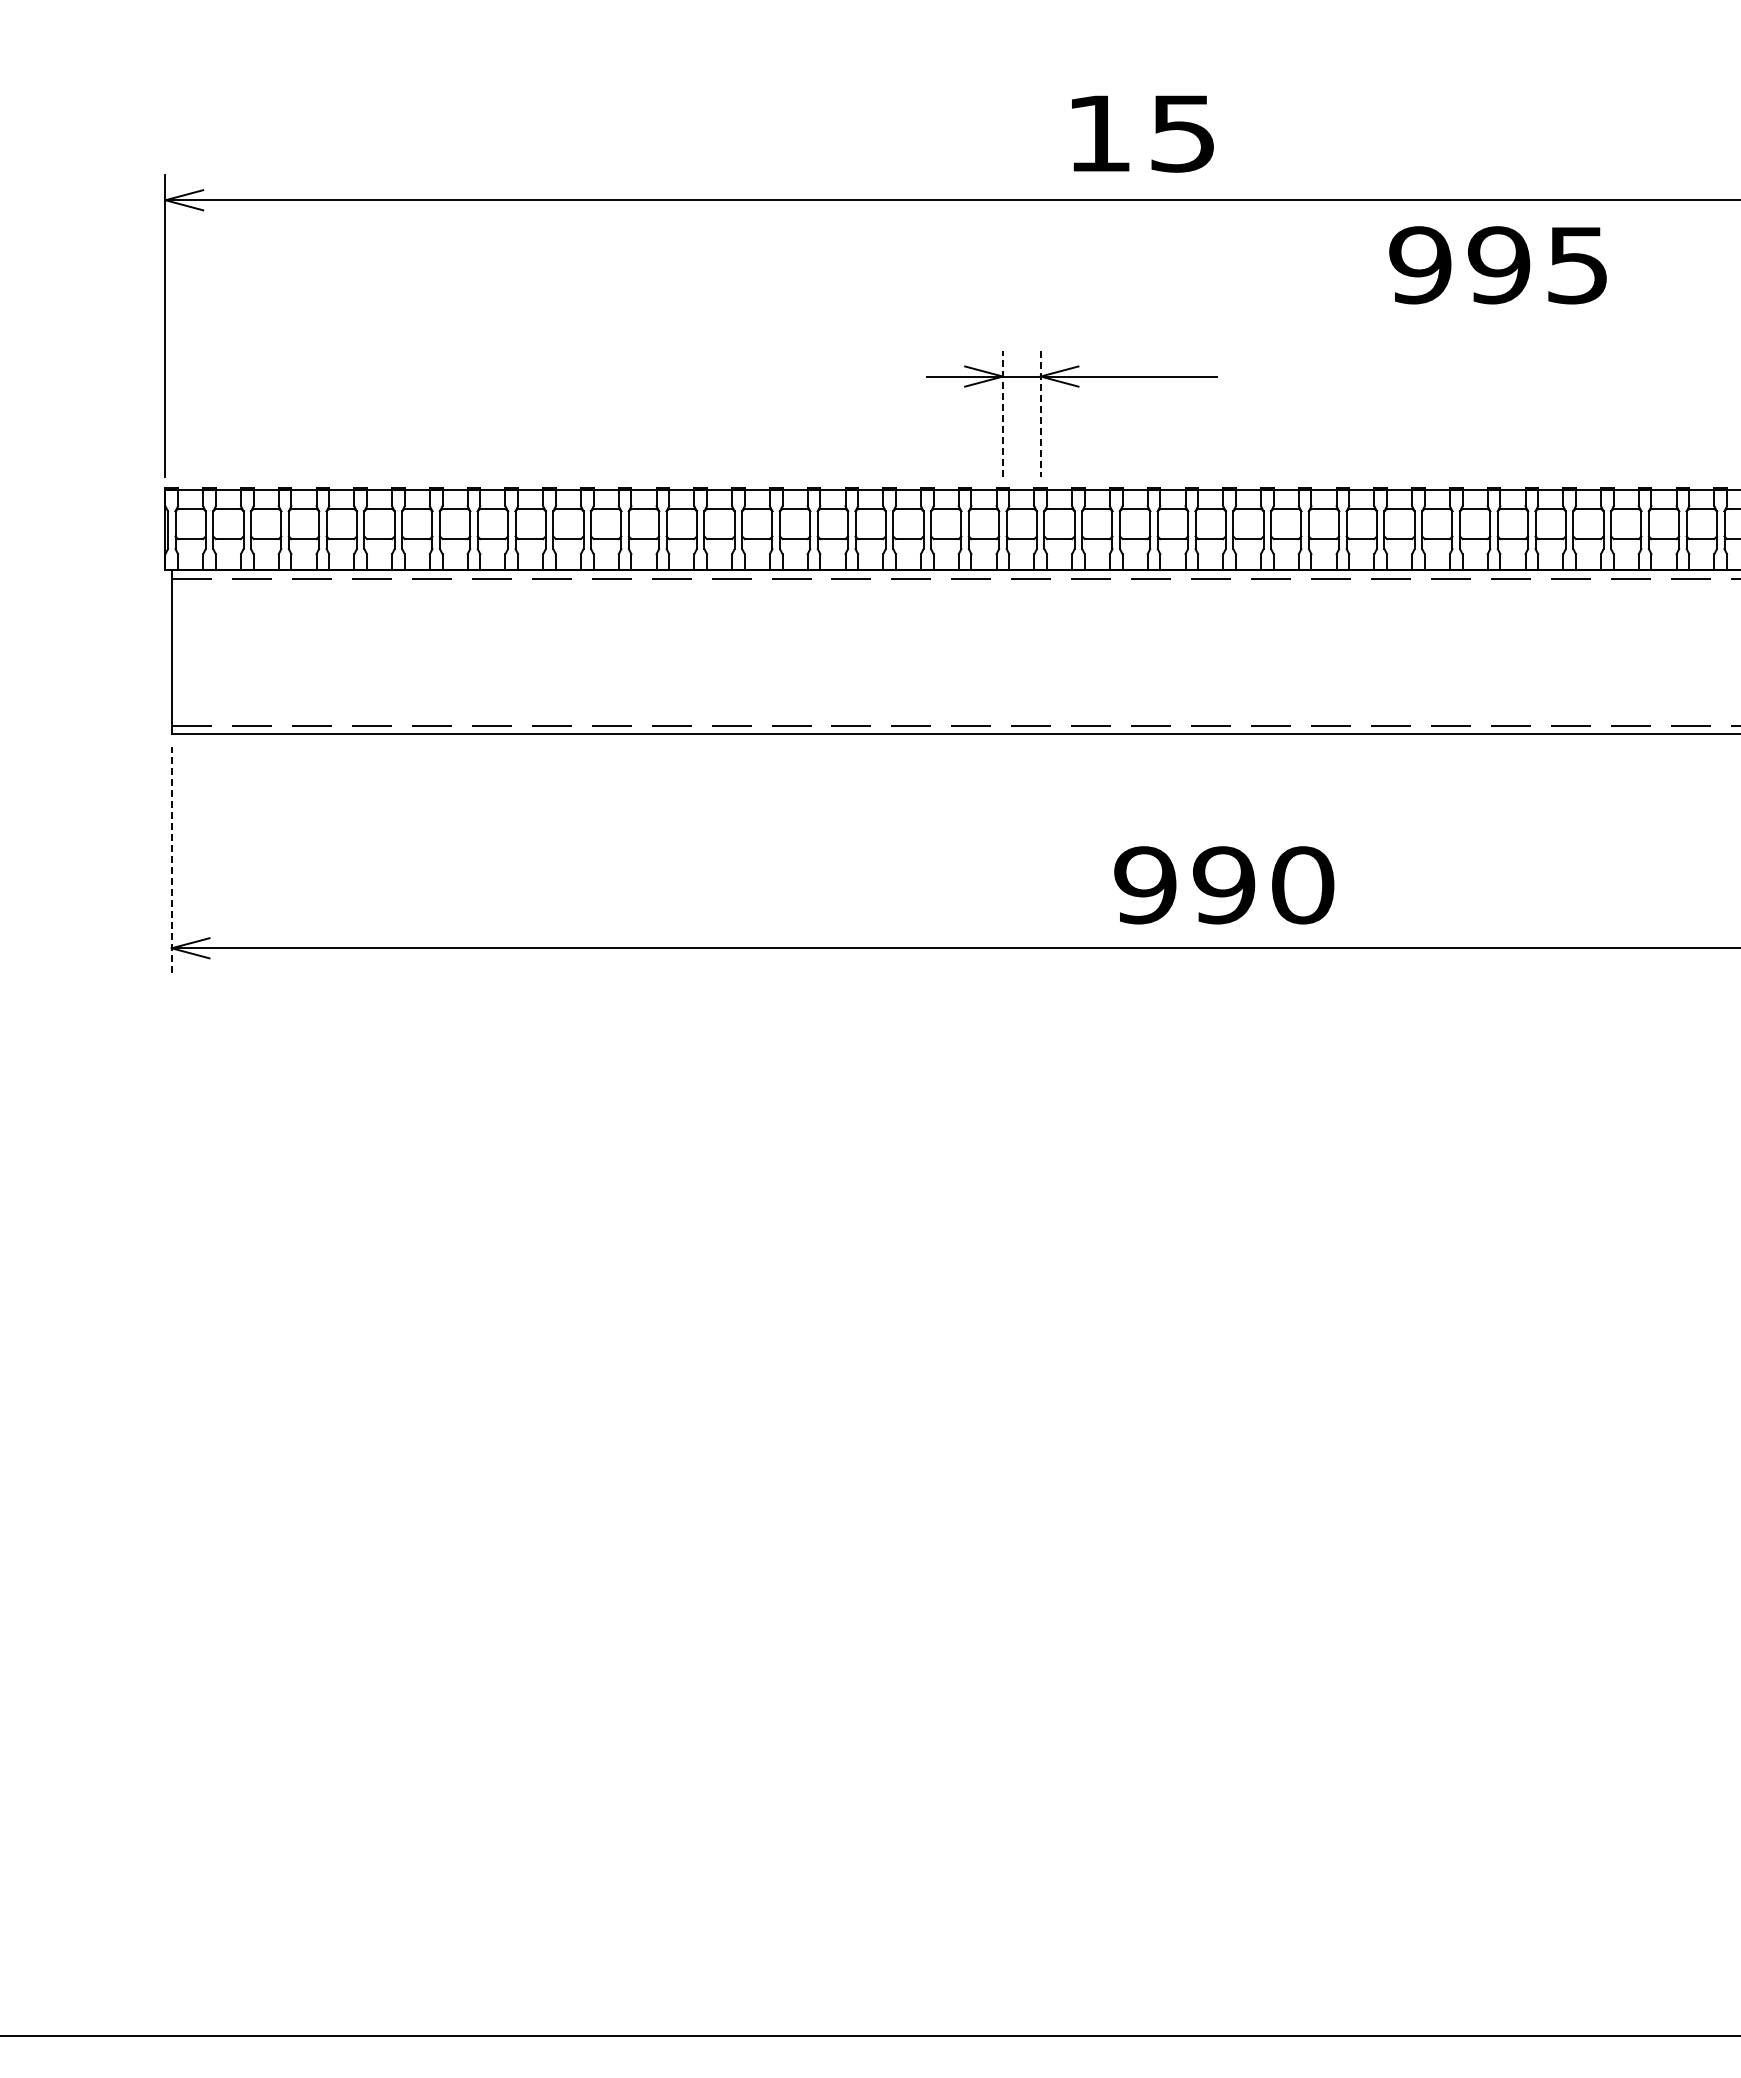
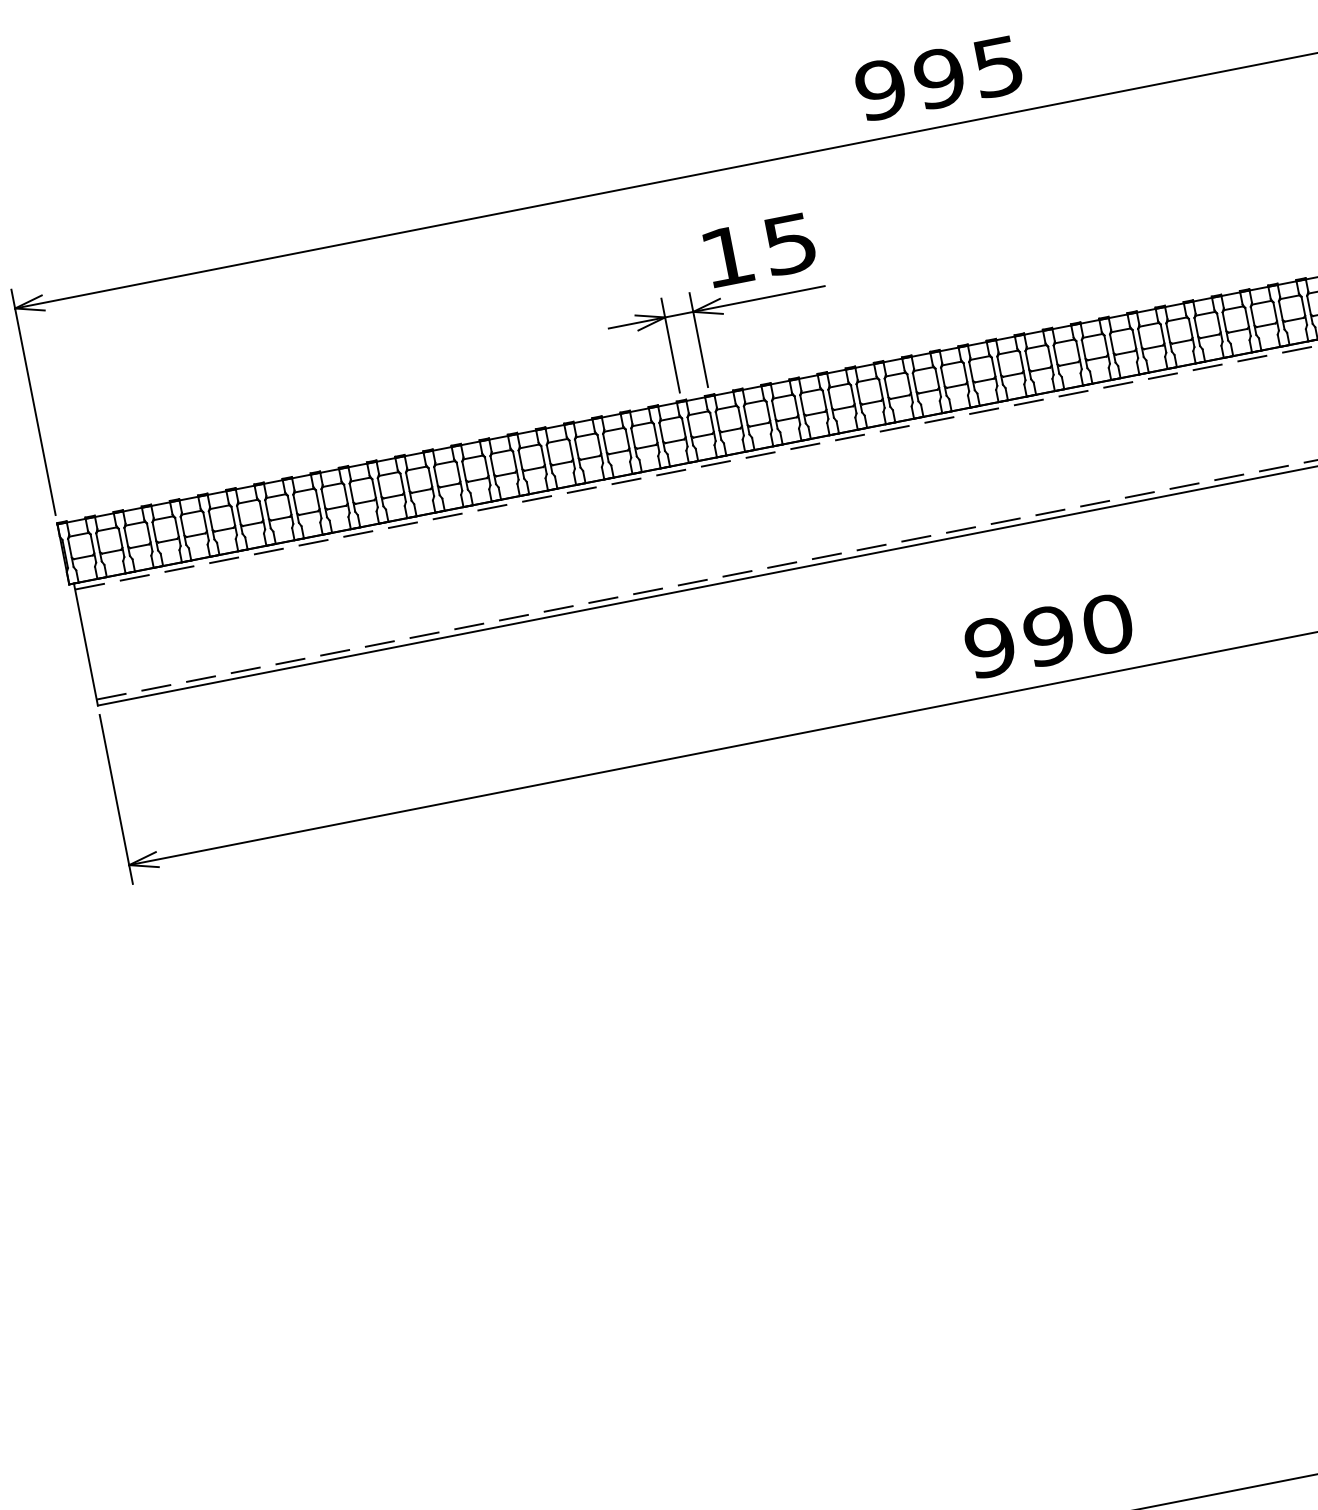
text: (1142, 133) -> (759, 250), moved
text: (1497, 265) -> (938, 78), moved
line: (1002, 414) -> (670, 345), dashed -> solid
line: (1040, 414) -> (698, 340), dashed -> solid
line: (171, 859) -> (116, 799), dashed -> solid
text: (1224, 885) -> (1049, 636), moved

